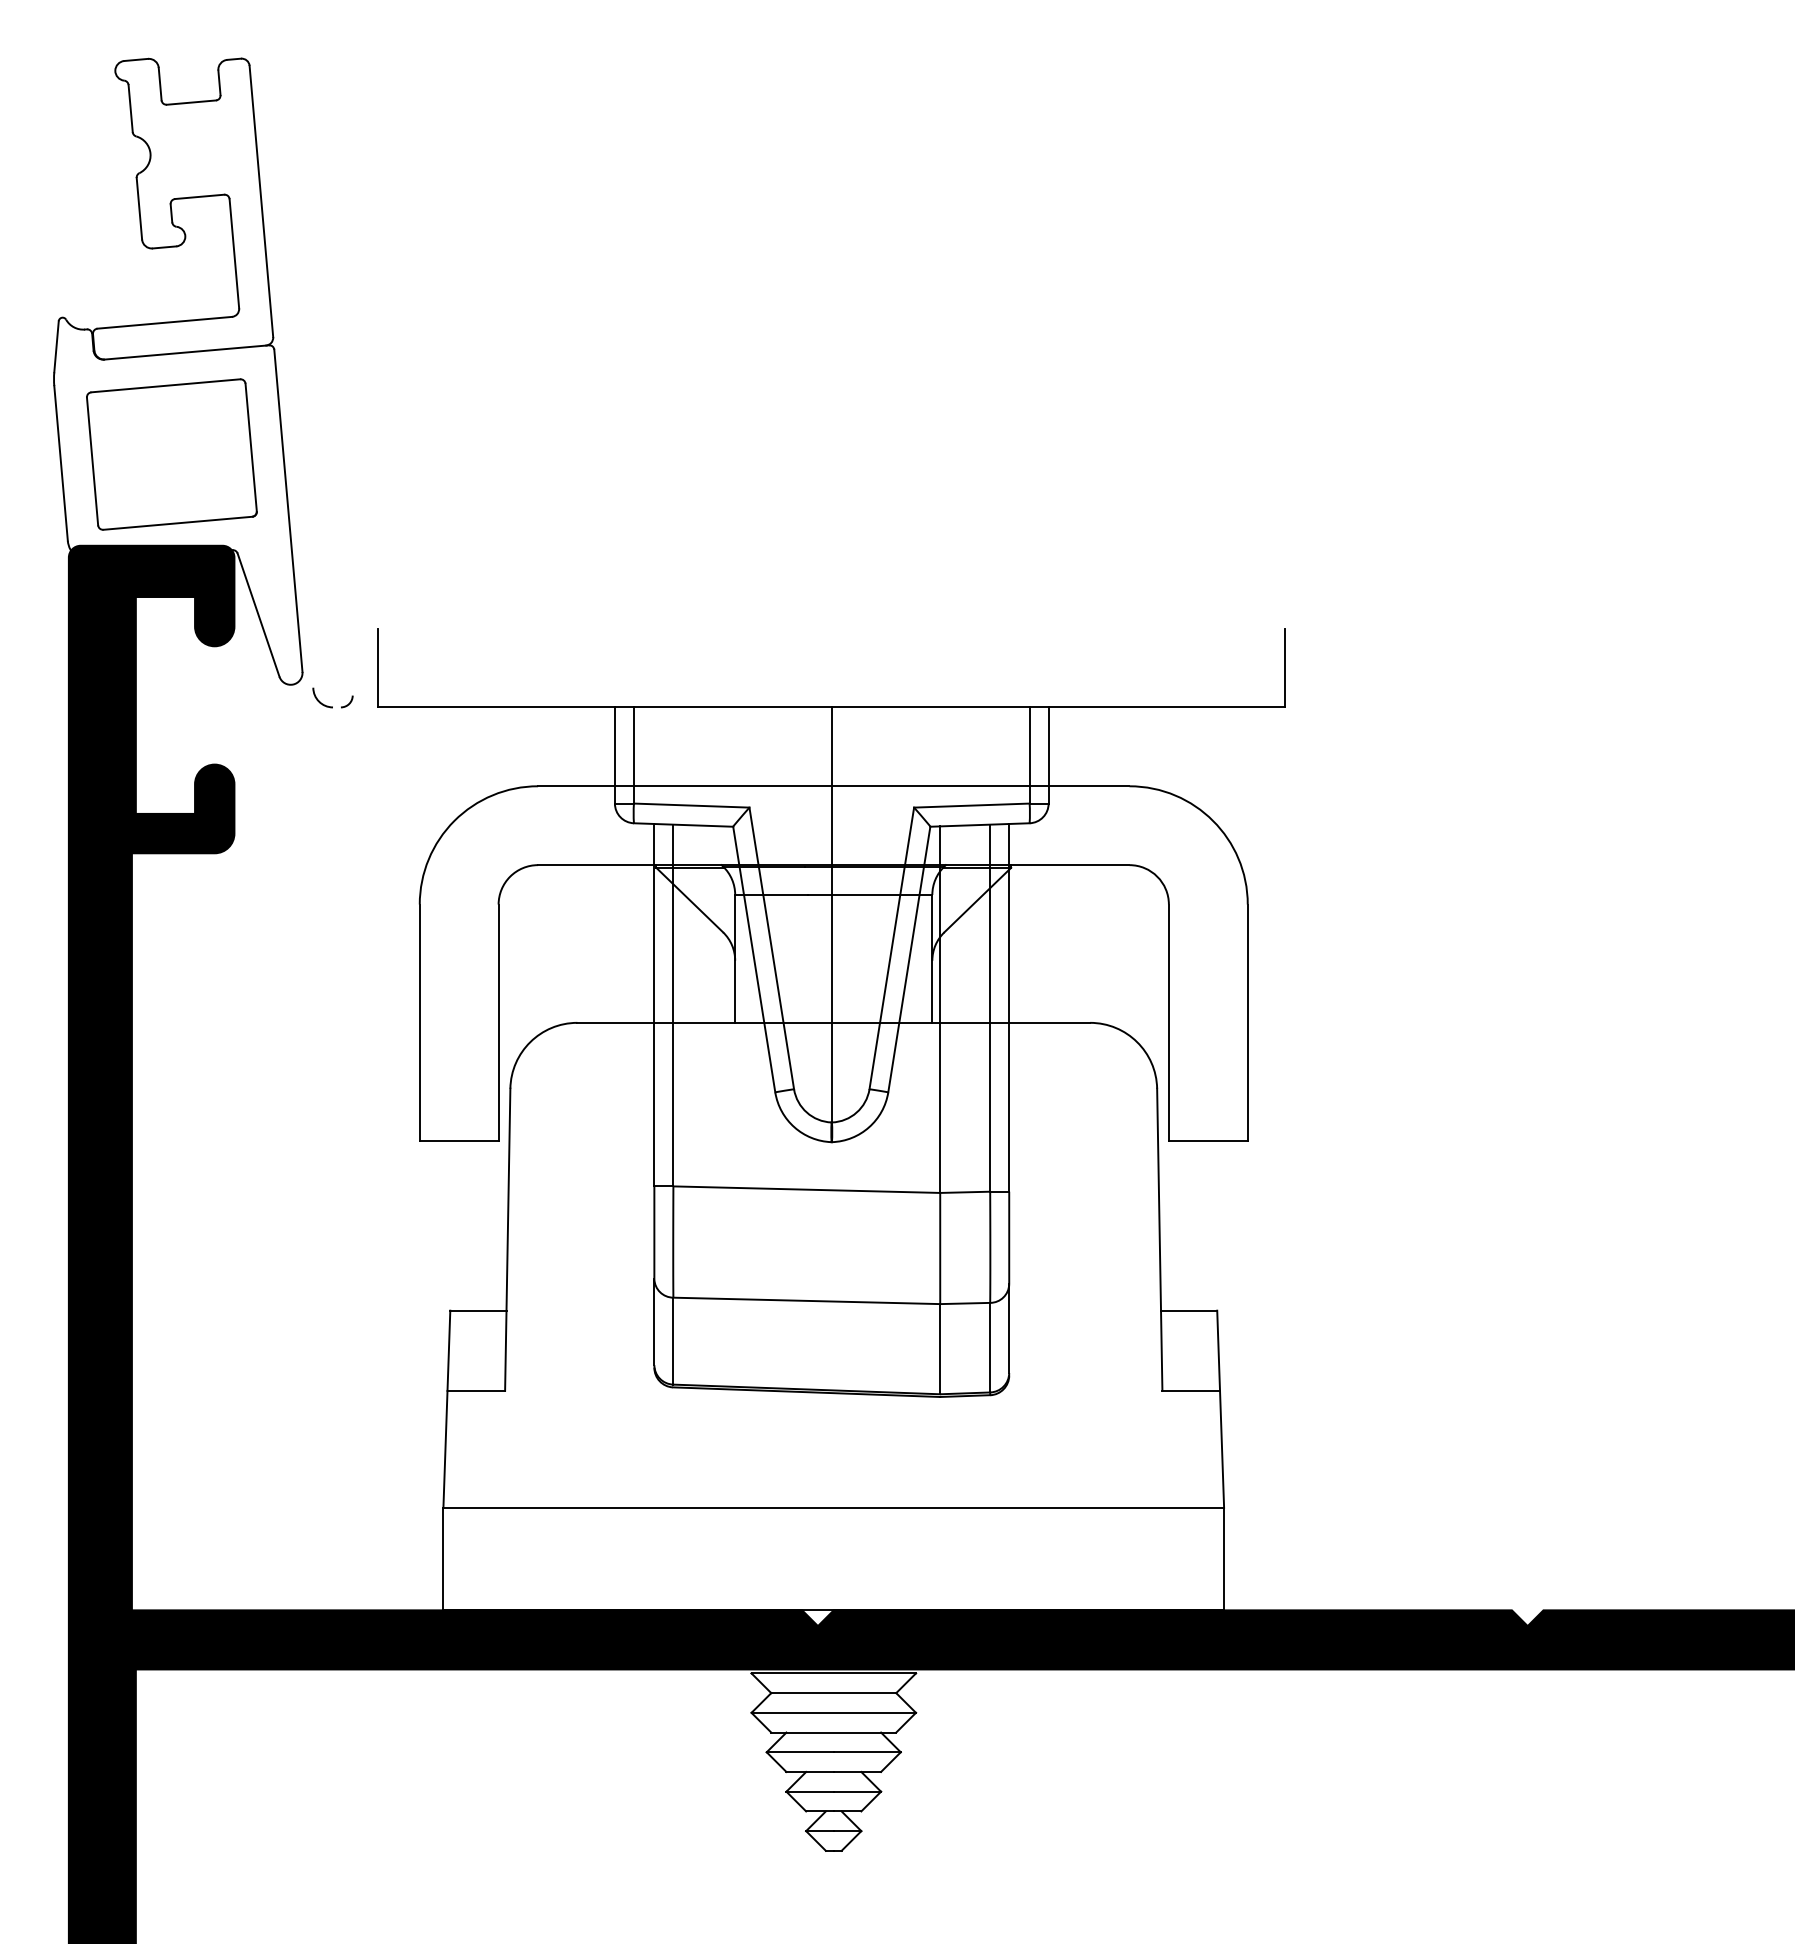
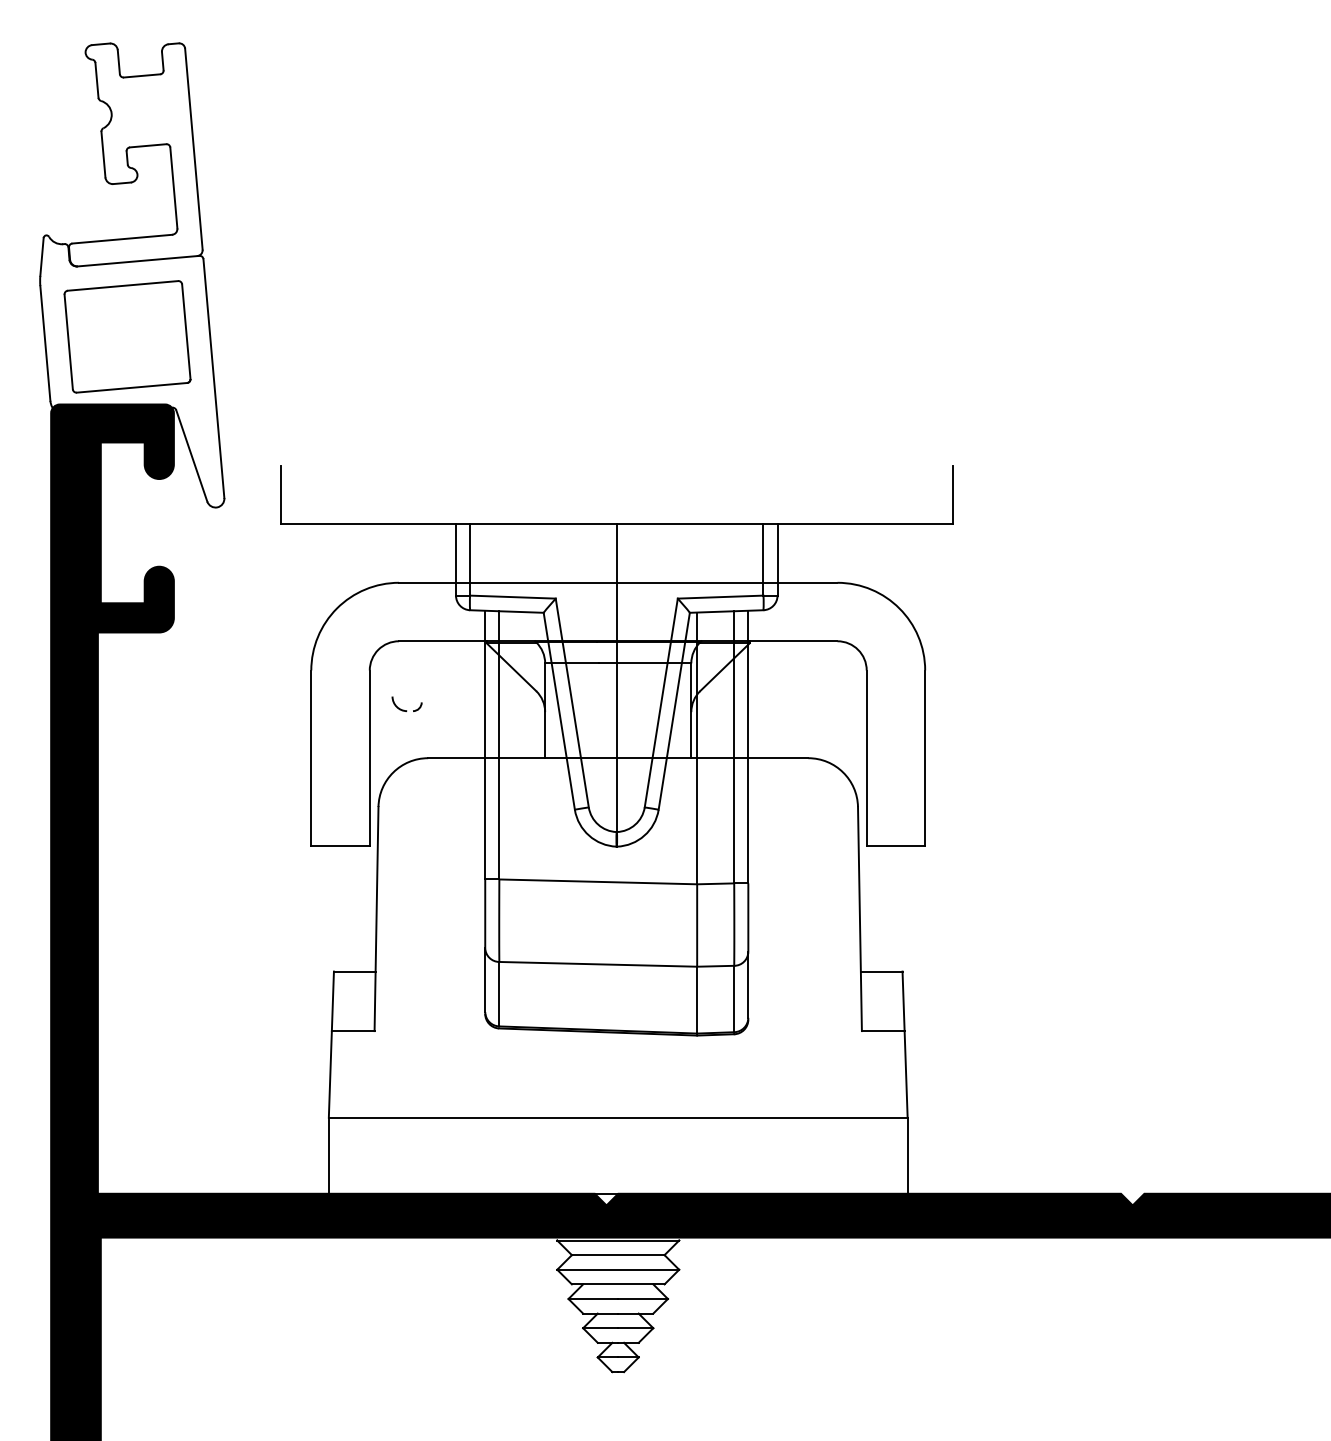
part: (328, 705) -> (403, 709), moved

